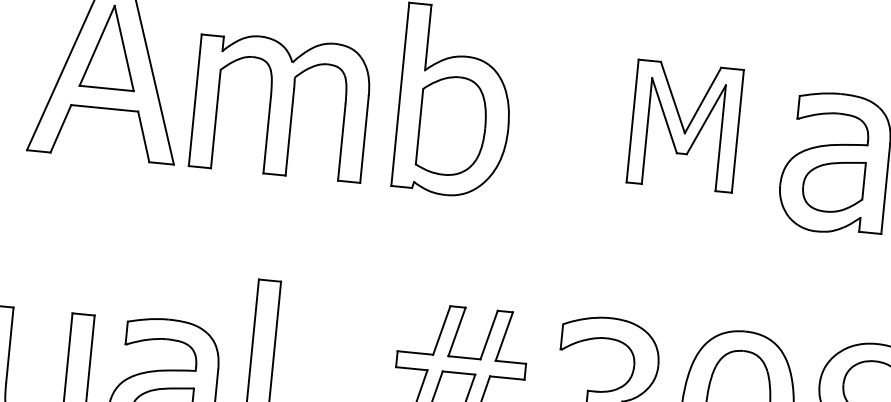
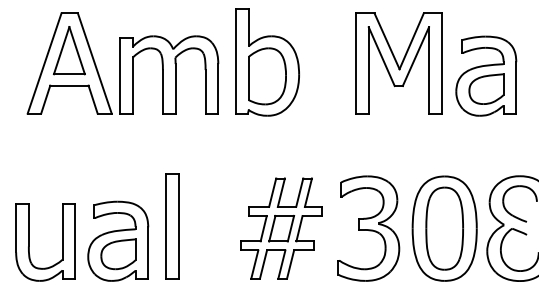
part: (683, 126) -> (398, 63), size x1.43

